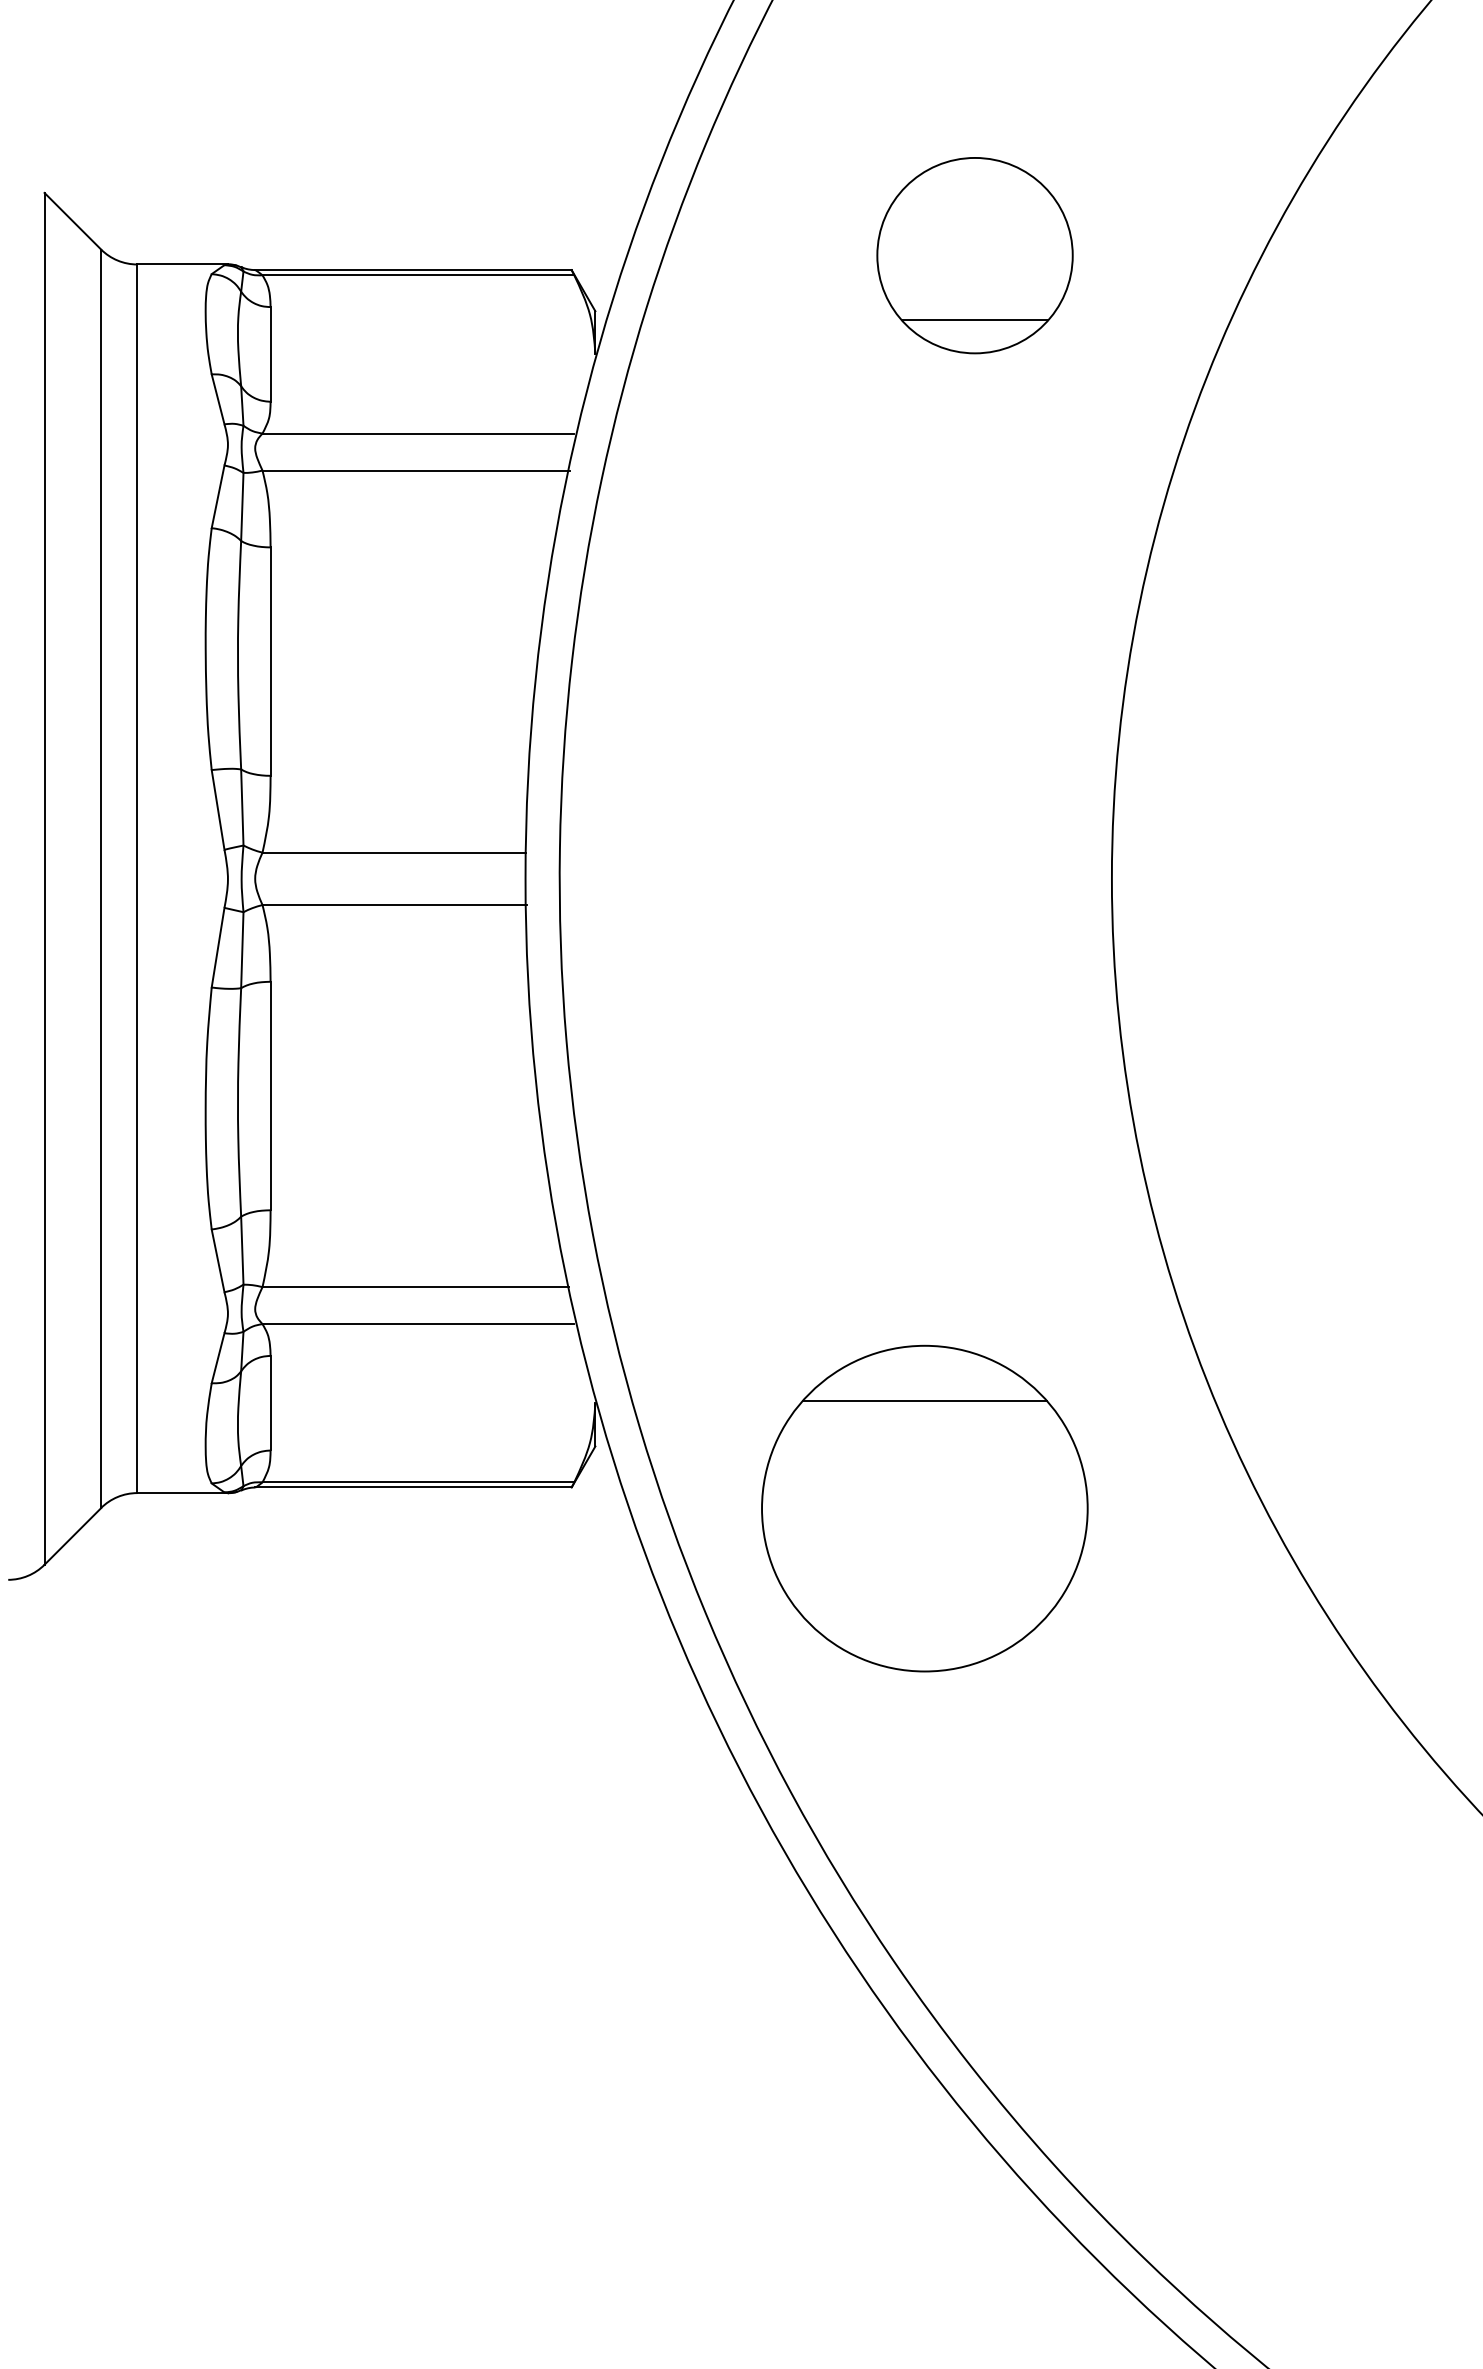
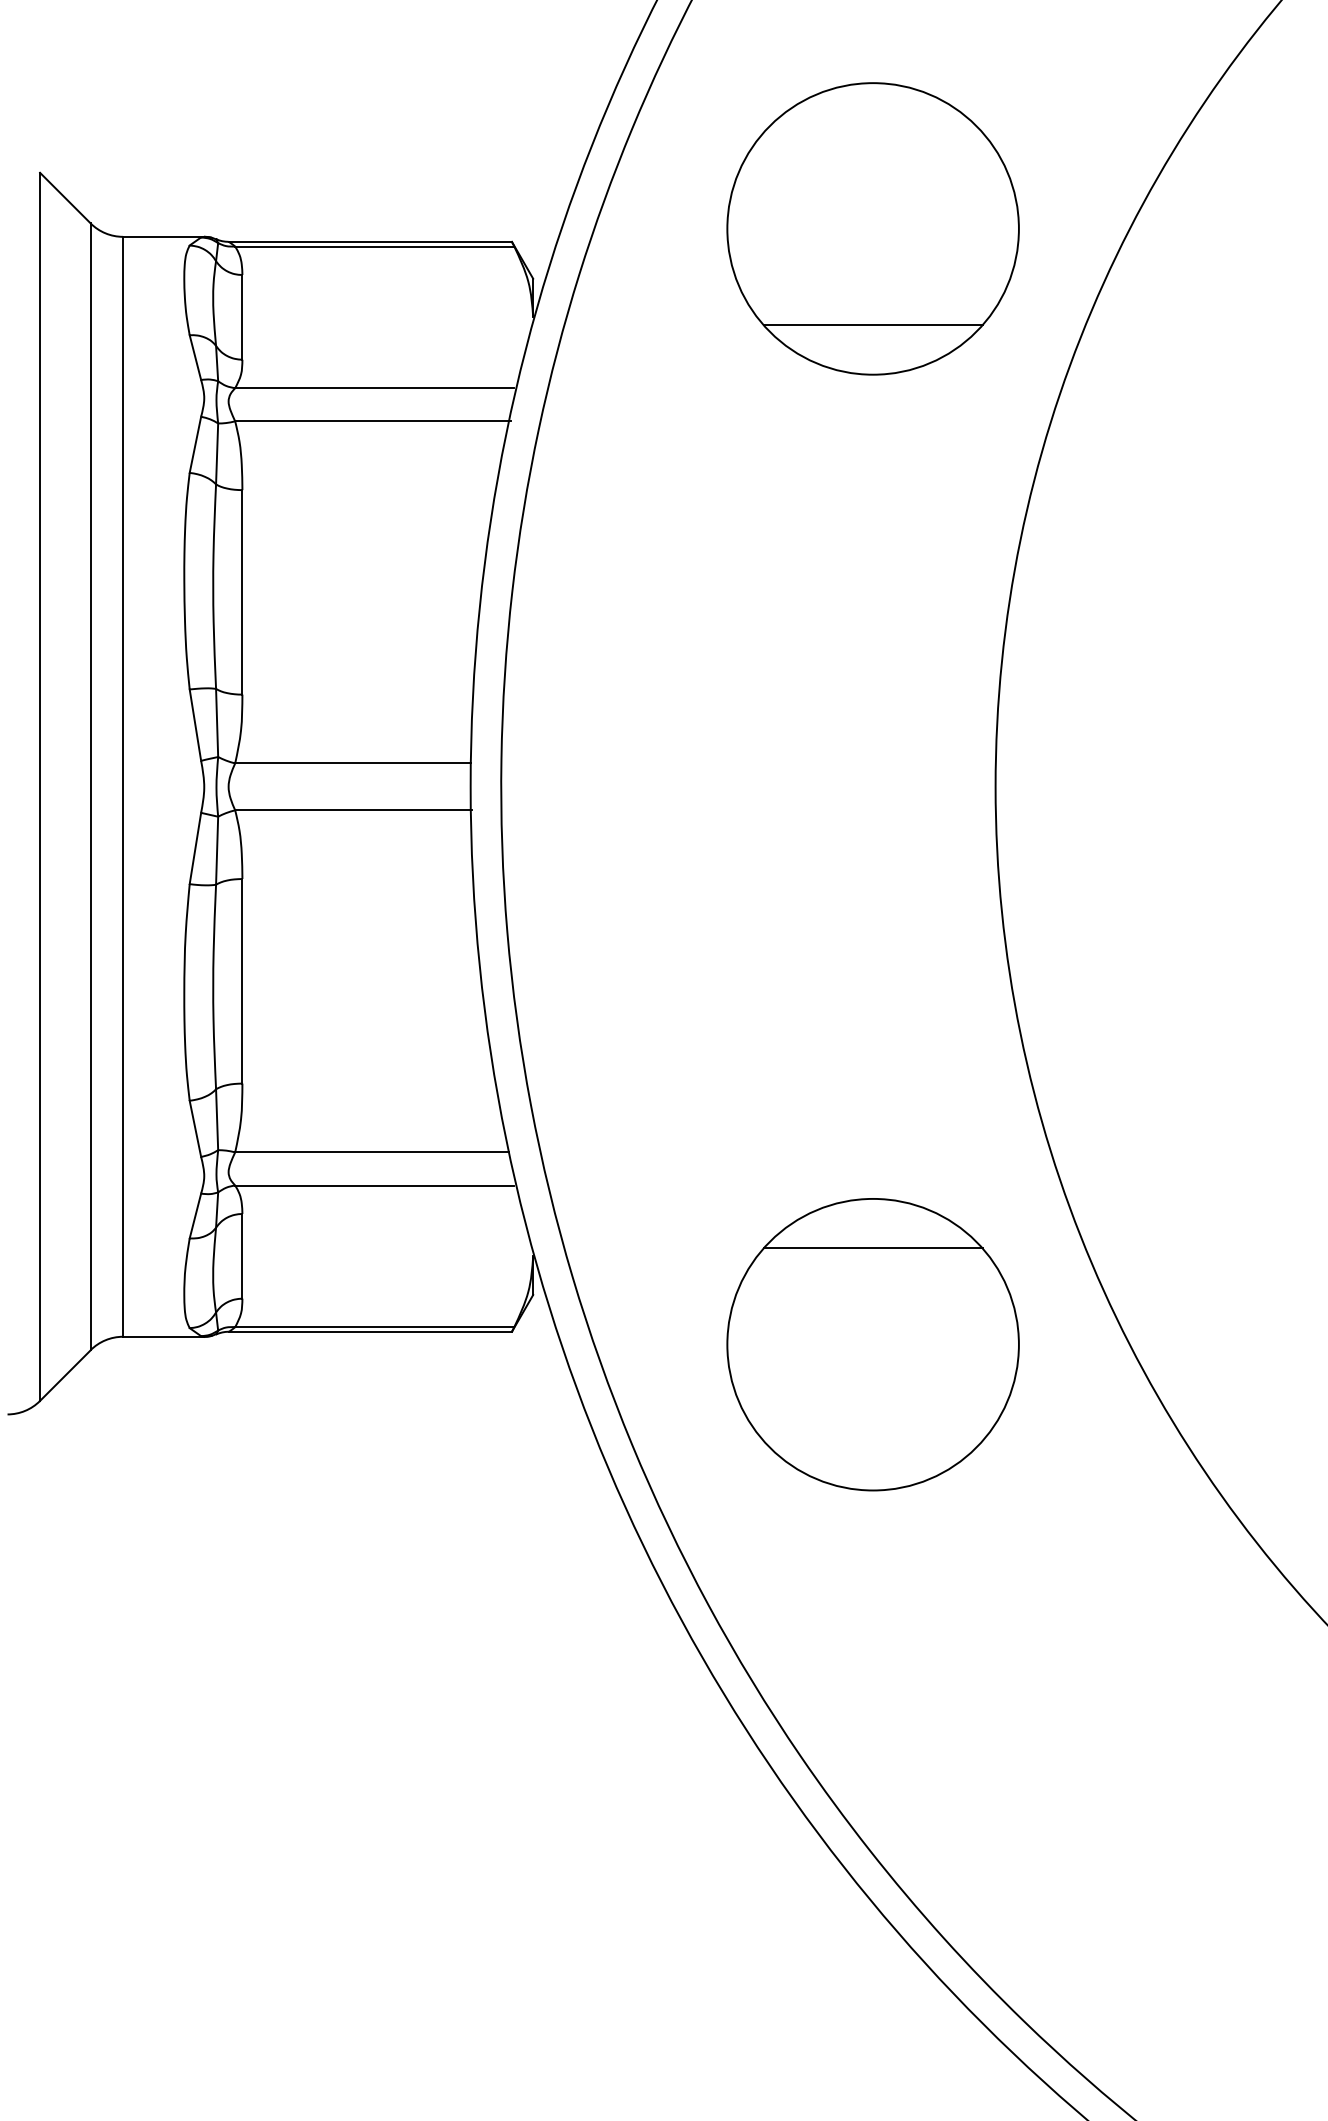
part: (974, 255) -> (872, 228), size x1.67
part: (924, 1508) -> (872, 1344), moved

